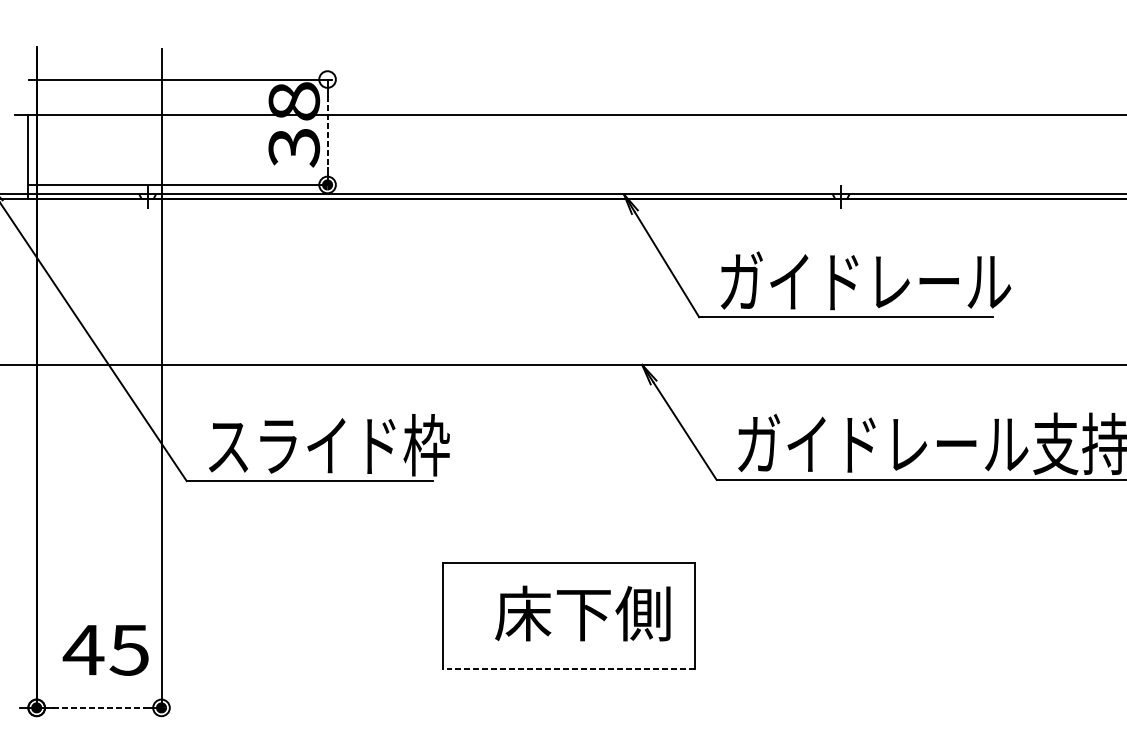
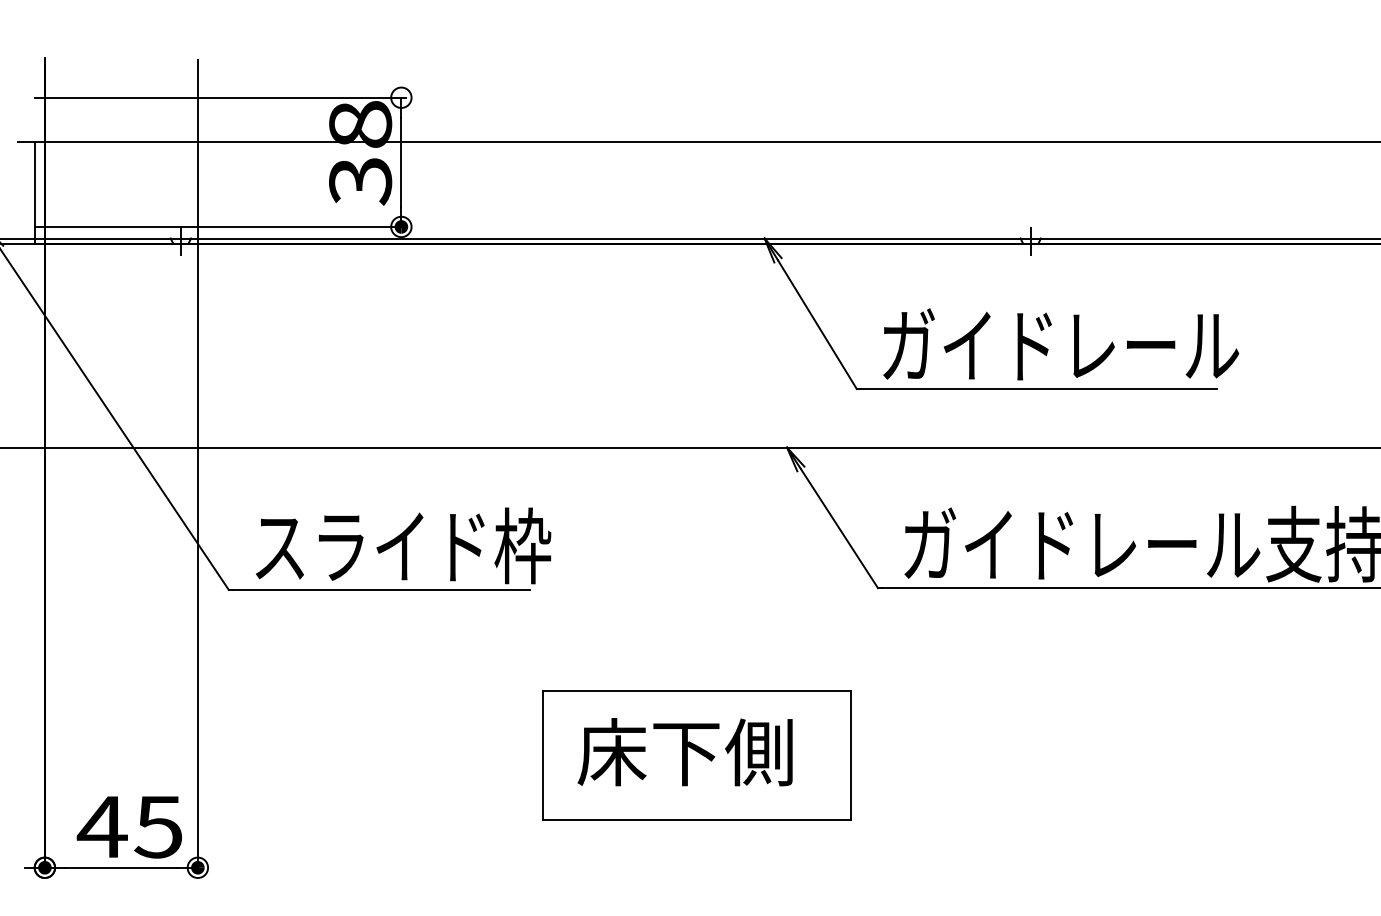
line: (327, 132) -> (401, 162), dashed -> solid
text: (582, 613) -> (684, 752), moved
text: (104, 650) -> (128, 827), moved
line: (568, 669) -> (696, 820), dashed -> solid
line: (99, 707) -> (121, 867), dashed -> solid

